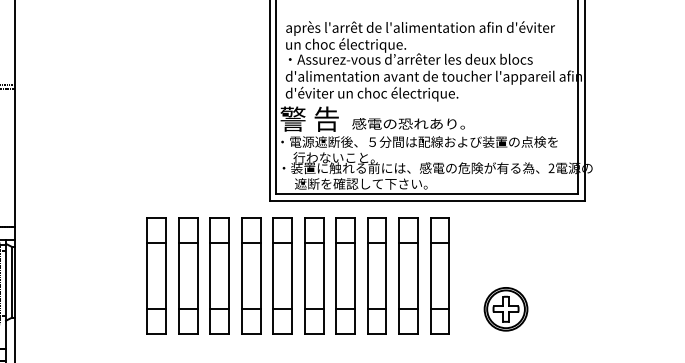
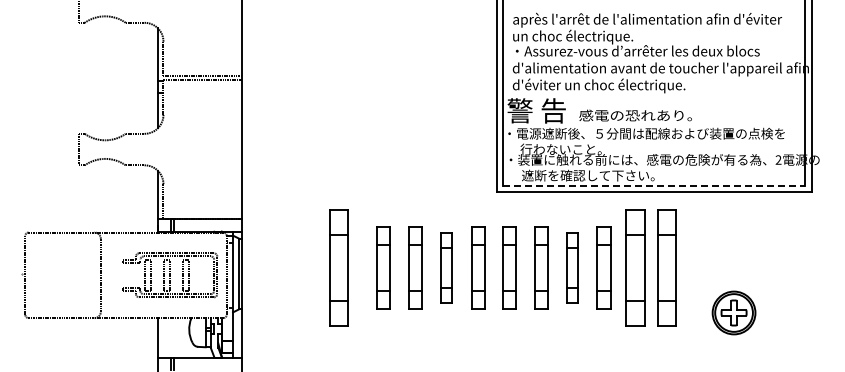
line: (427, 194) -> (654, 186), solid -> dashed
part: (111, 275) -> (338, 267), added
part: (156, 275) -> (383, 267), size x0.7
part: (188, 275) -> (415, 267), size x0.7
part: (219, 275) -> (446, 267), size x0.6
part: (251, 275) -> (478, 267), size x0.7
part: (282, 275) -> (509, 267), size x0.7
part: (314, 275) -> (541, 267), size x0.7
part: (345, 275) -> (572, 267), size x0.6
part: (376, 275) -> (603, 267), size x0.7
part: (505, 308) -> (733, 312), moved

